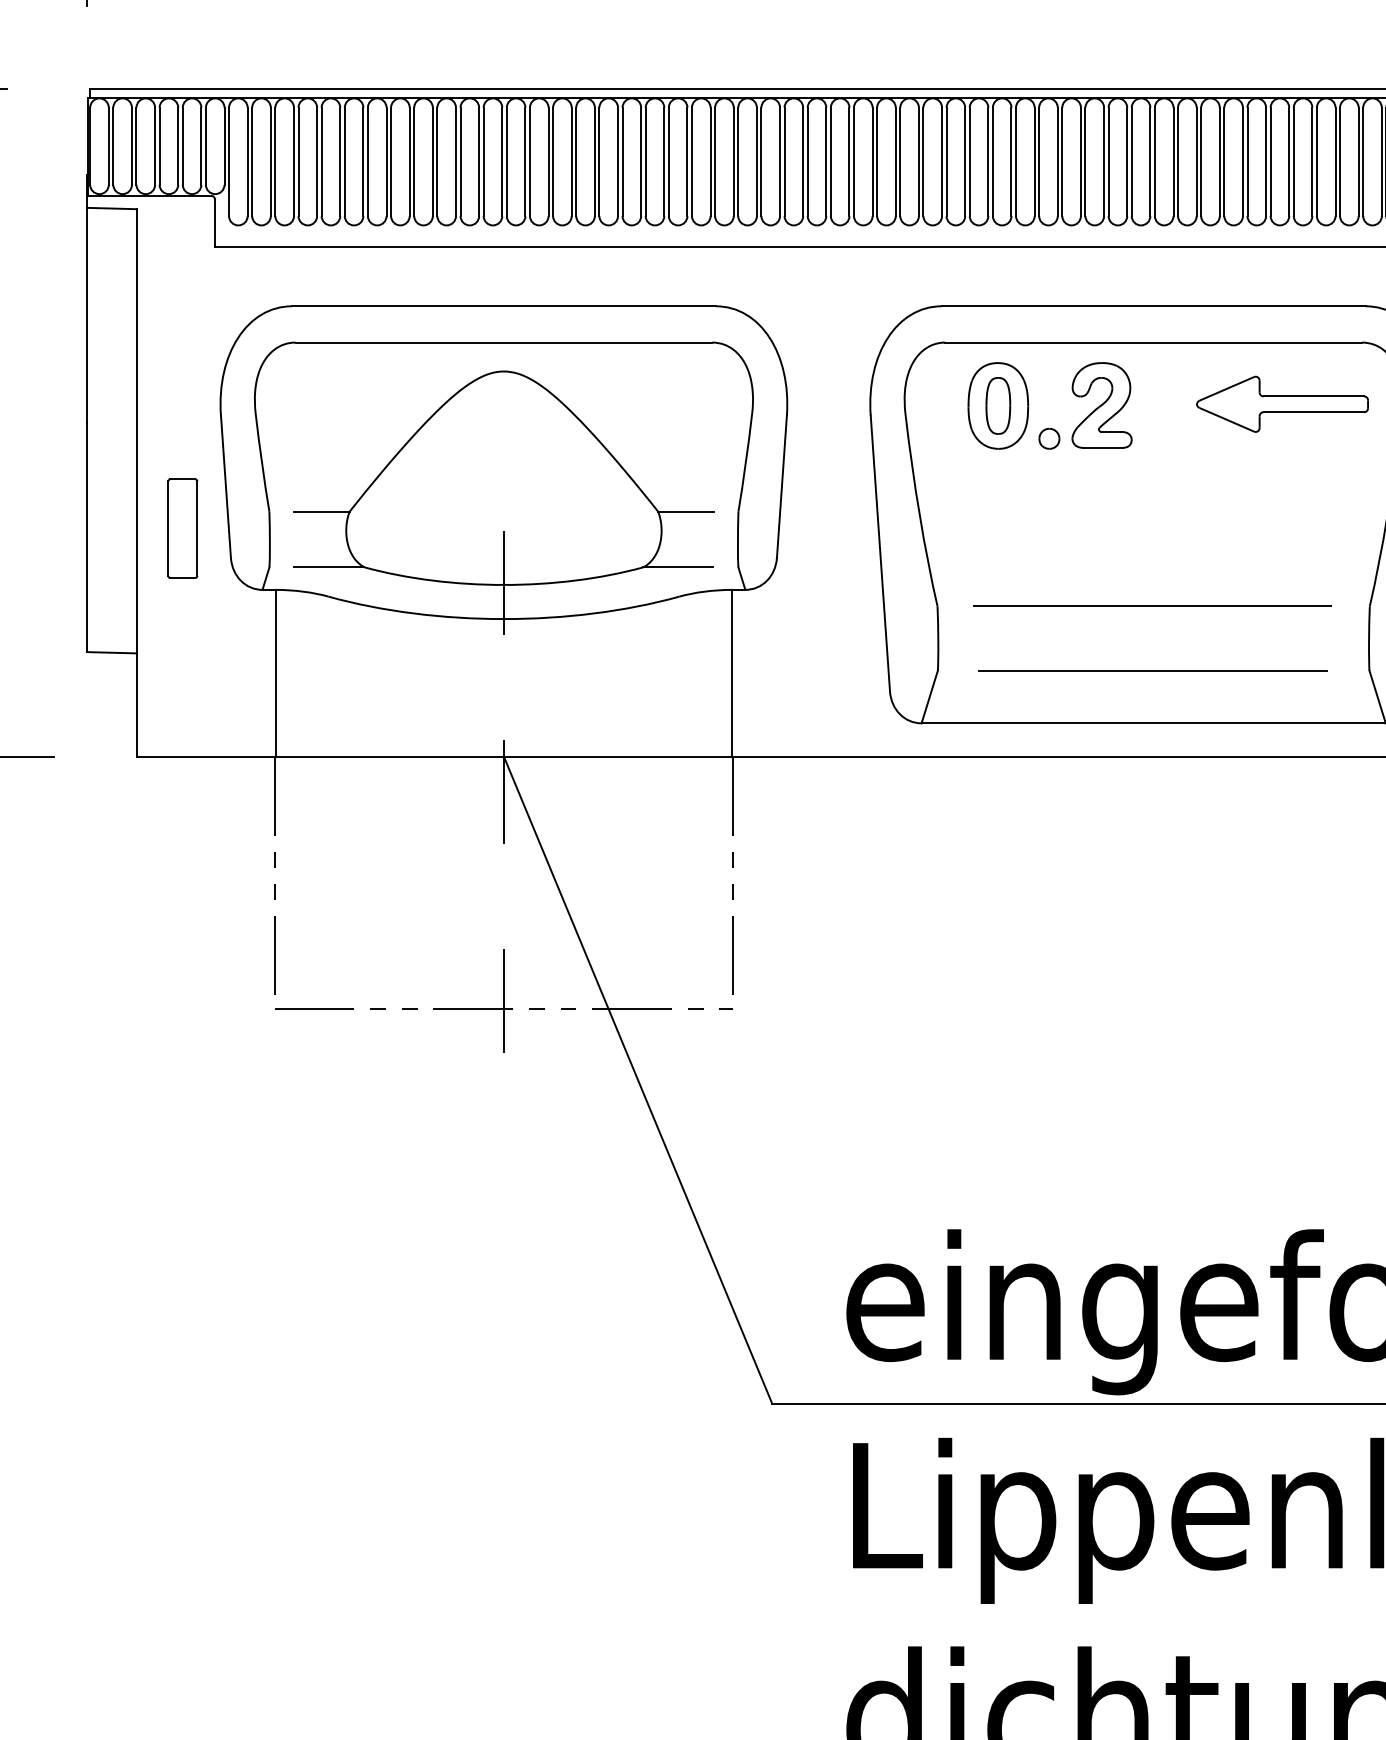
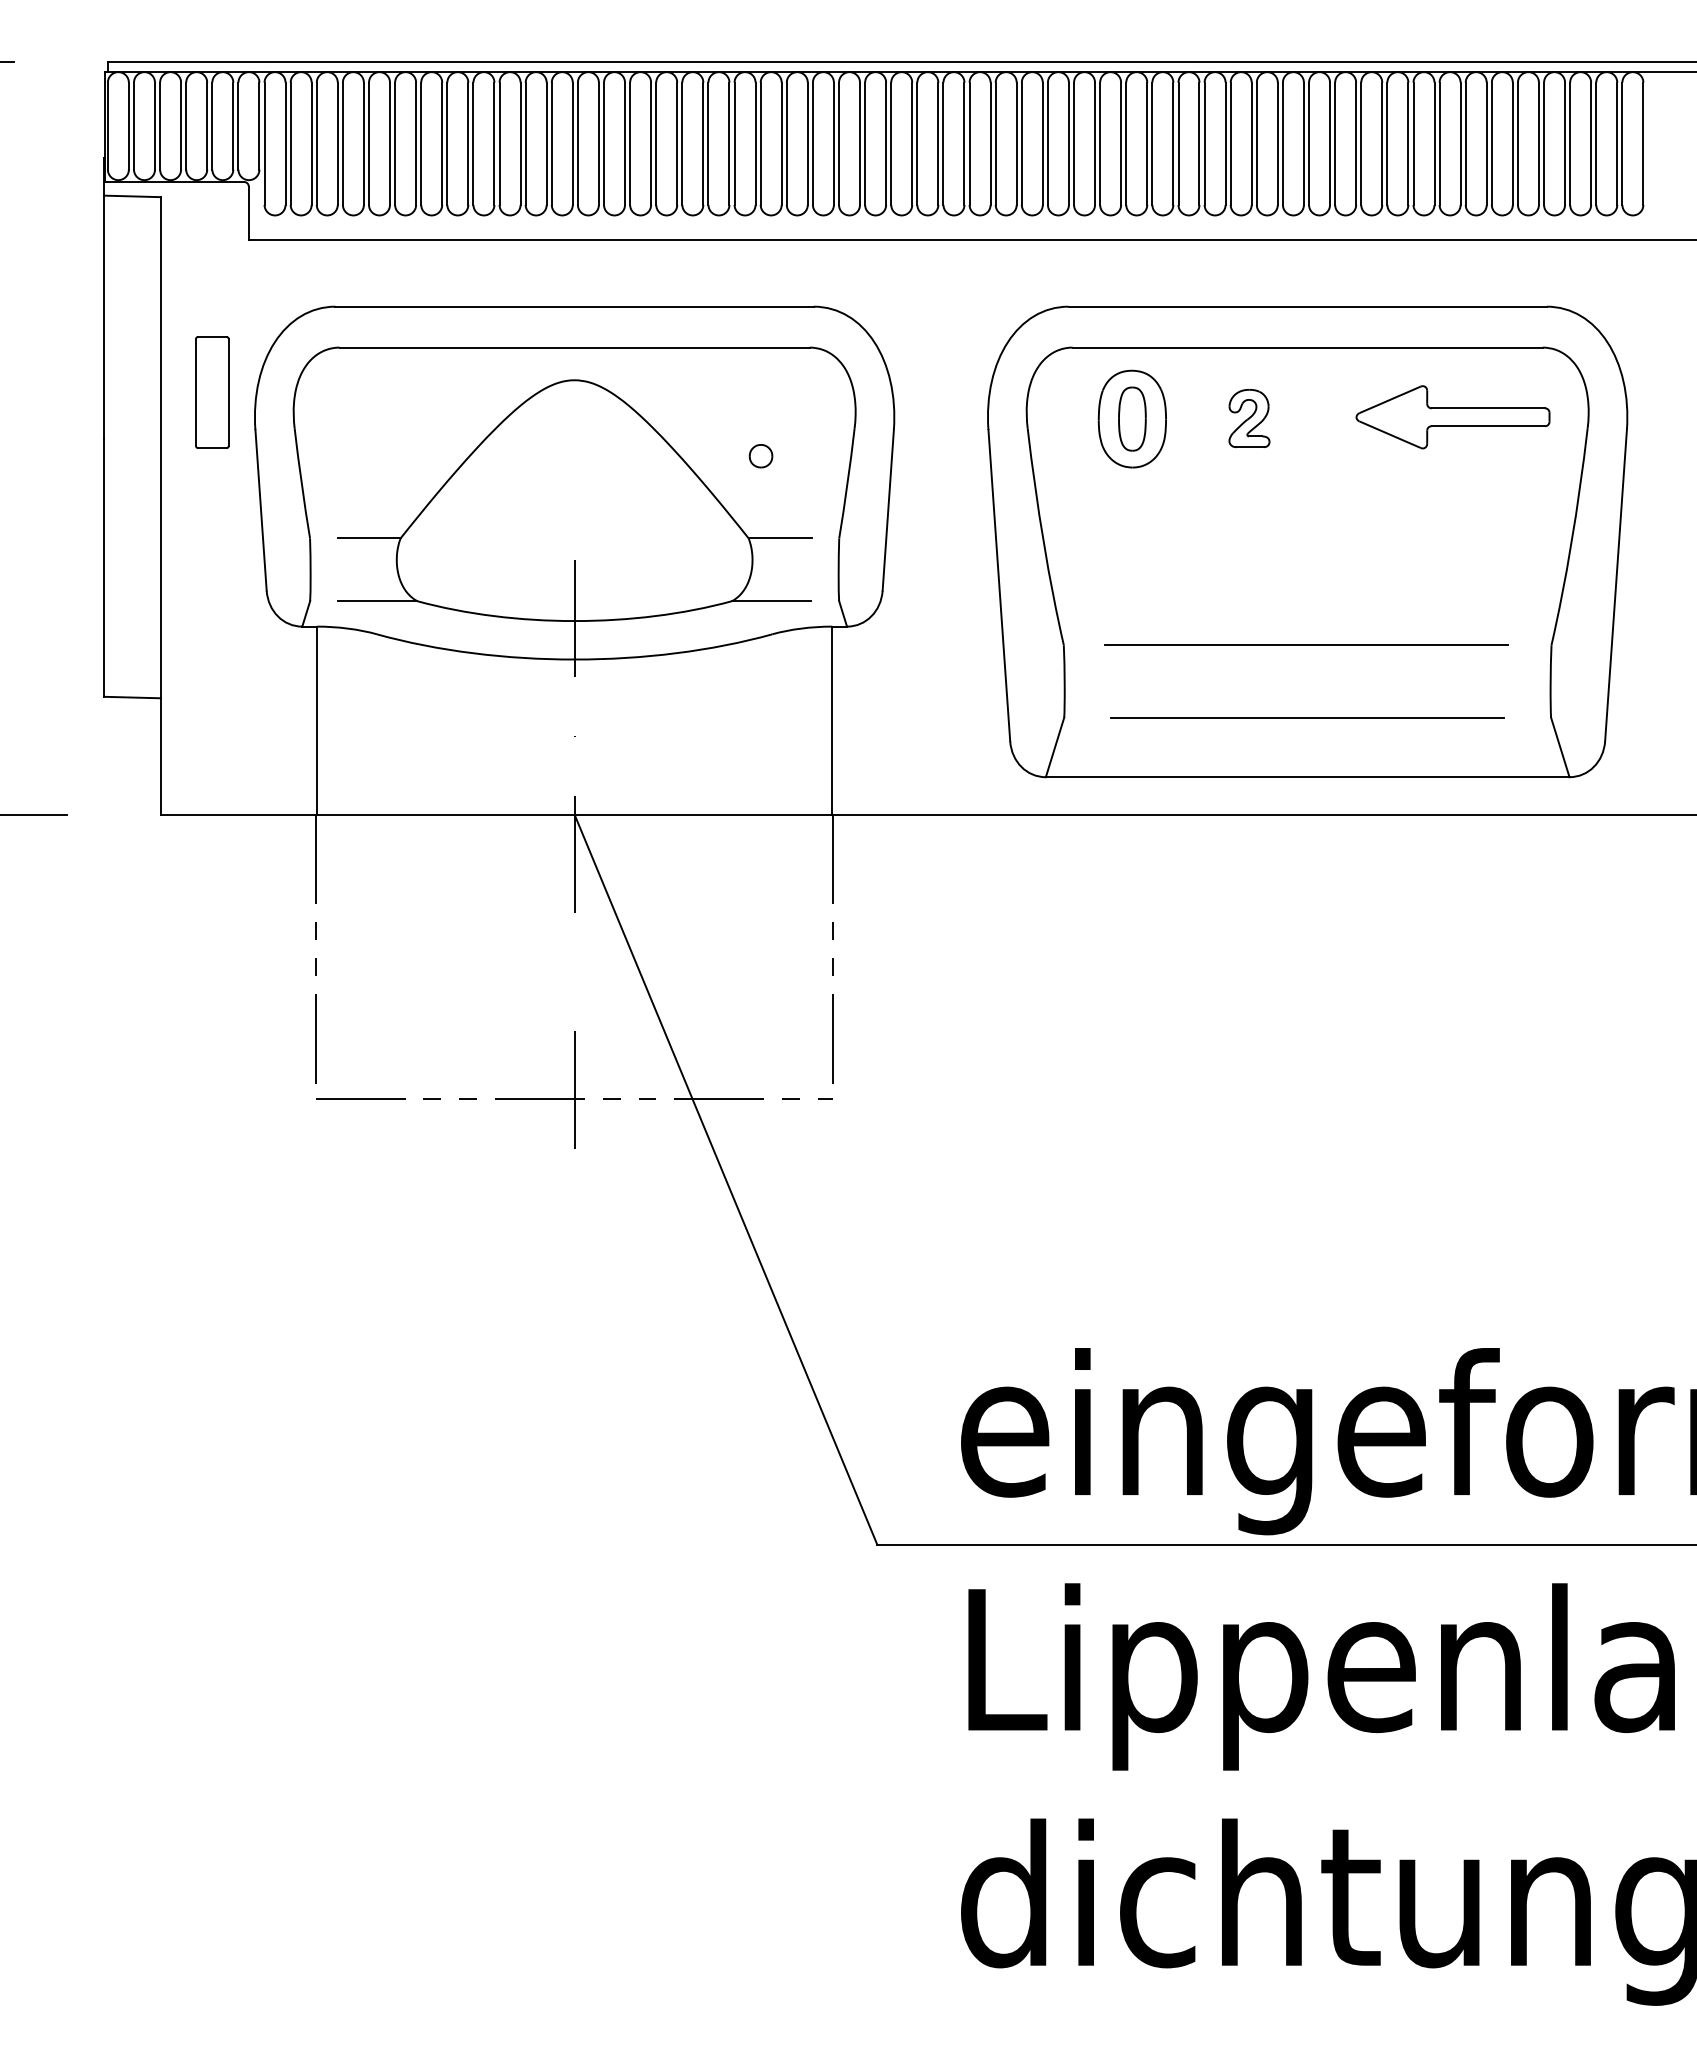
part: (1102, 405) -> (1249, 418), size x0.6
part: (1048, 439) -> (760, 456), moved
part: (182, 528) -> (212, 392), moved

